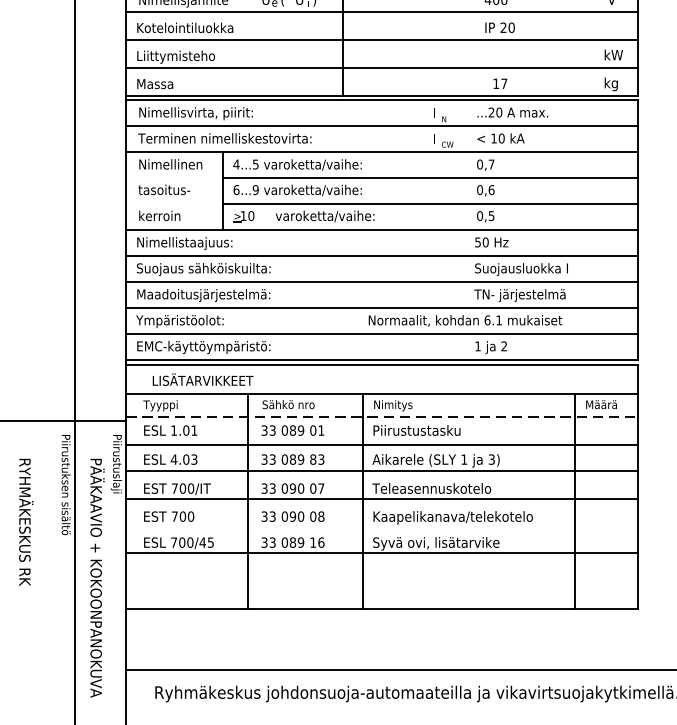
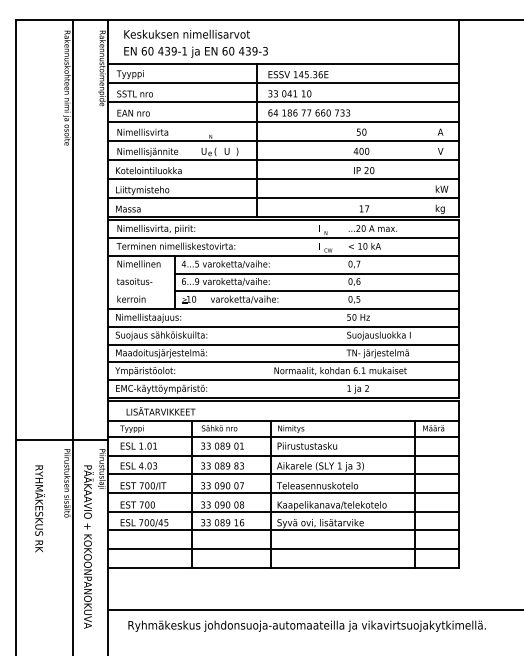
line: (383, 416) -> (284, 436), dashed -> solid
line: (382, 526) -> (283, 511), added
line: (382, 580) -> (283, 548), added

